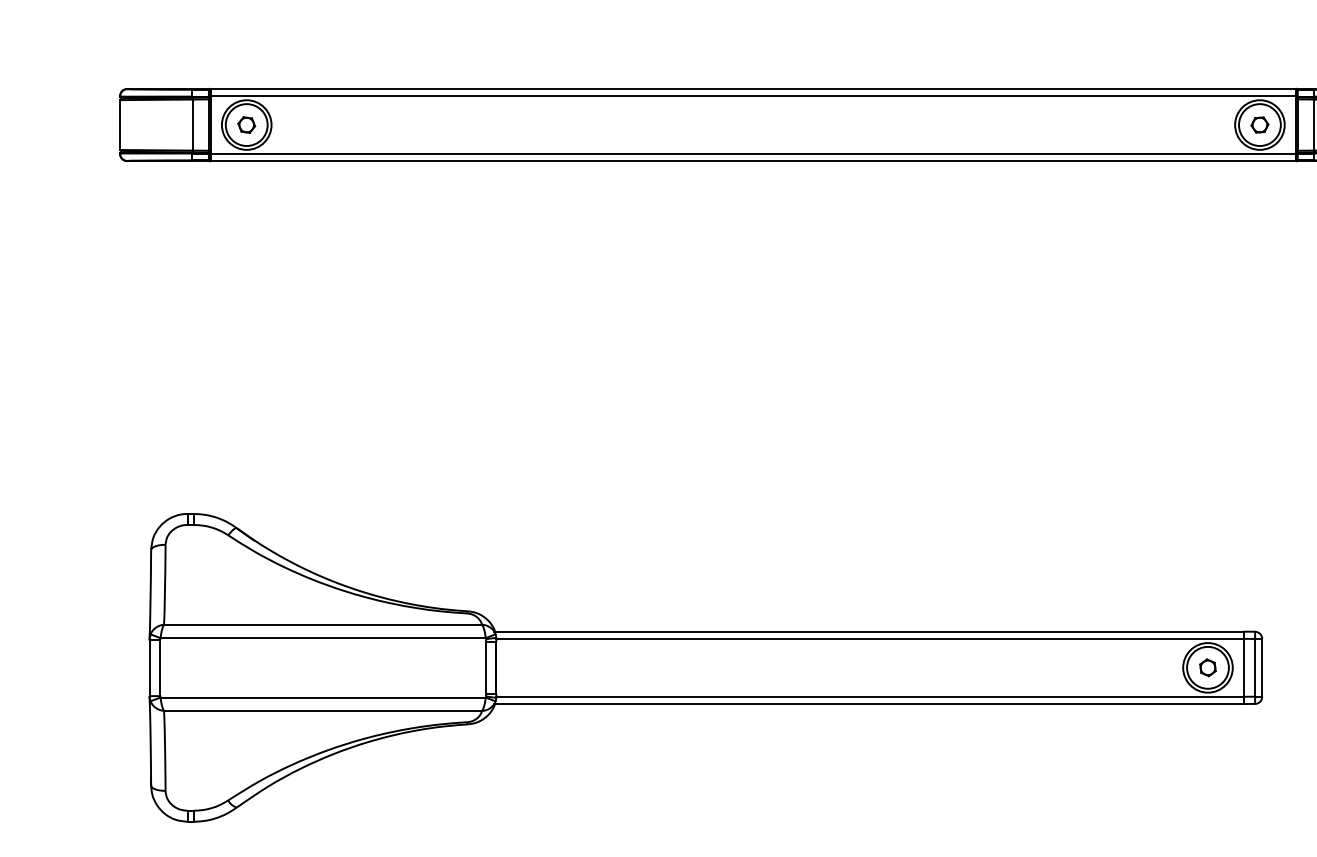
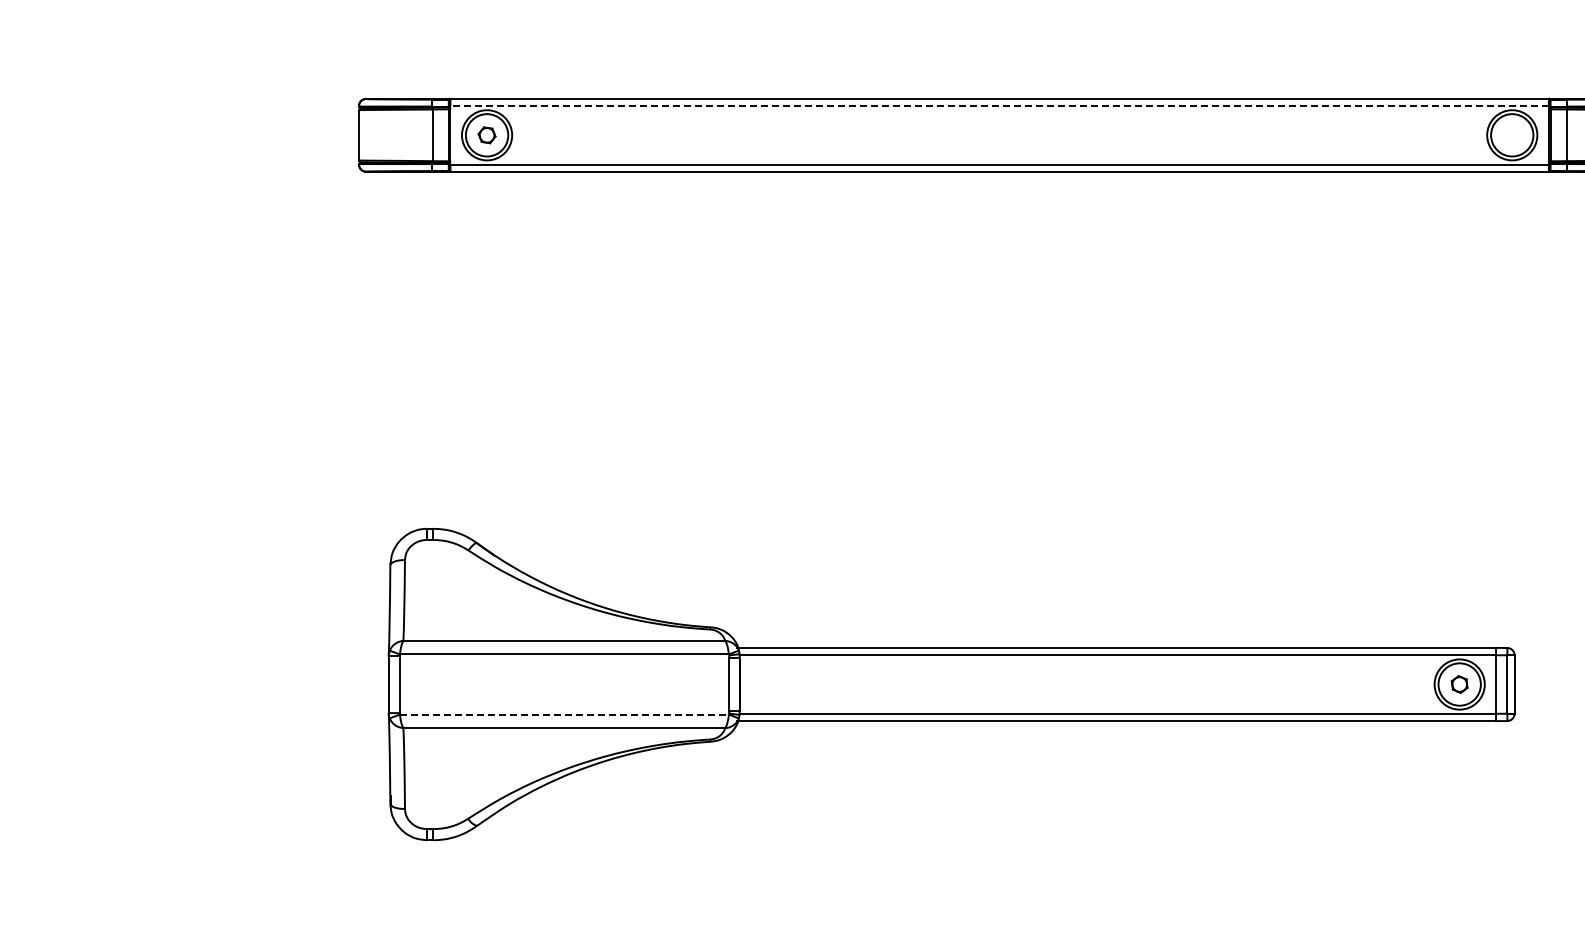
line: (753, 96) -> (999, 106), solid -> dashed
part: (1259, 124) -> (1511, 134), removed
line: (323, 697) -> (564, 714), solid -> dashed

